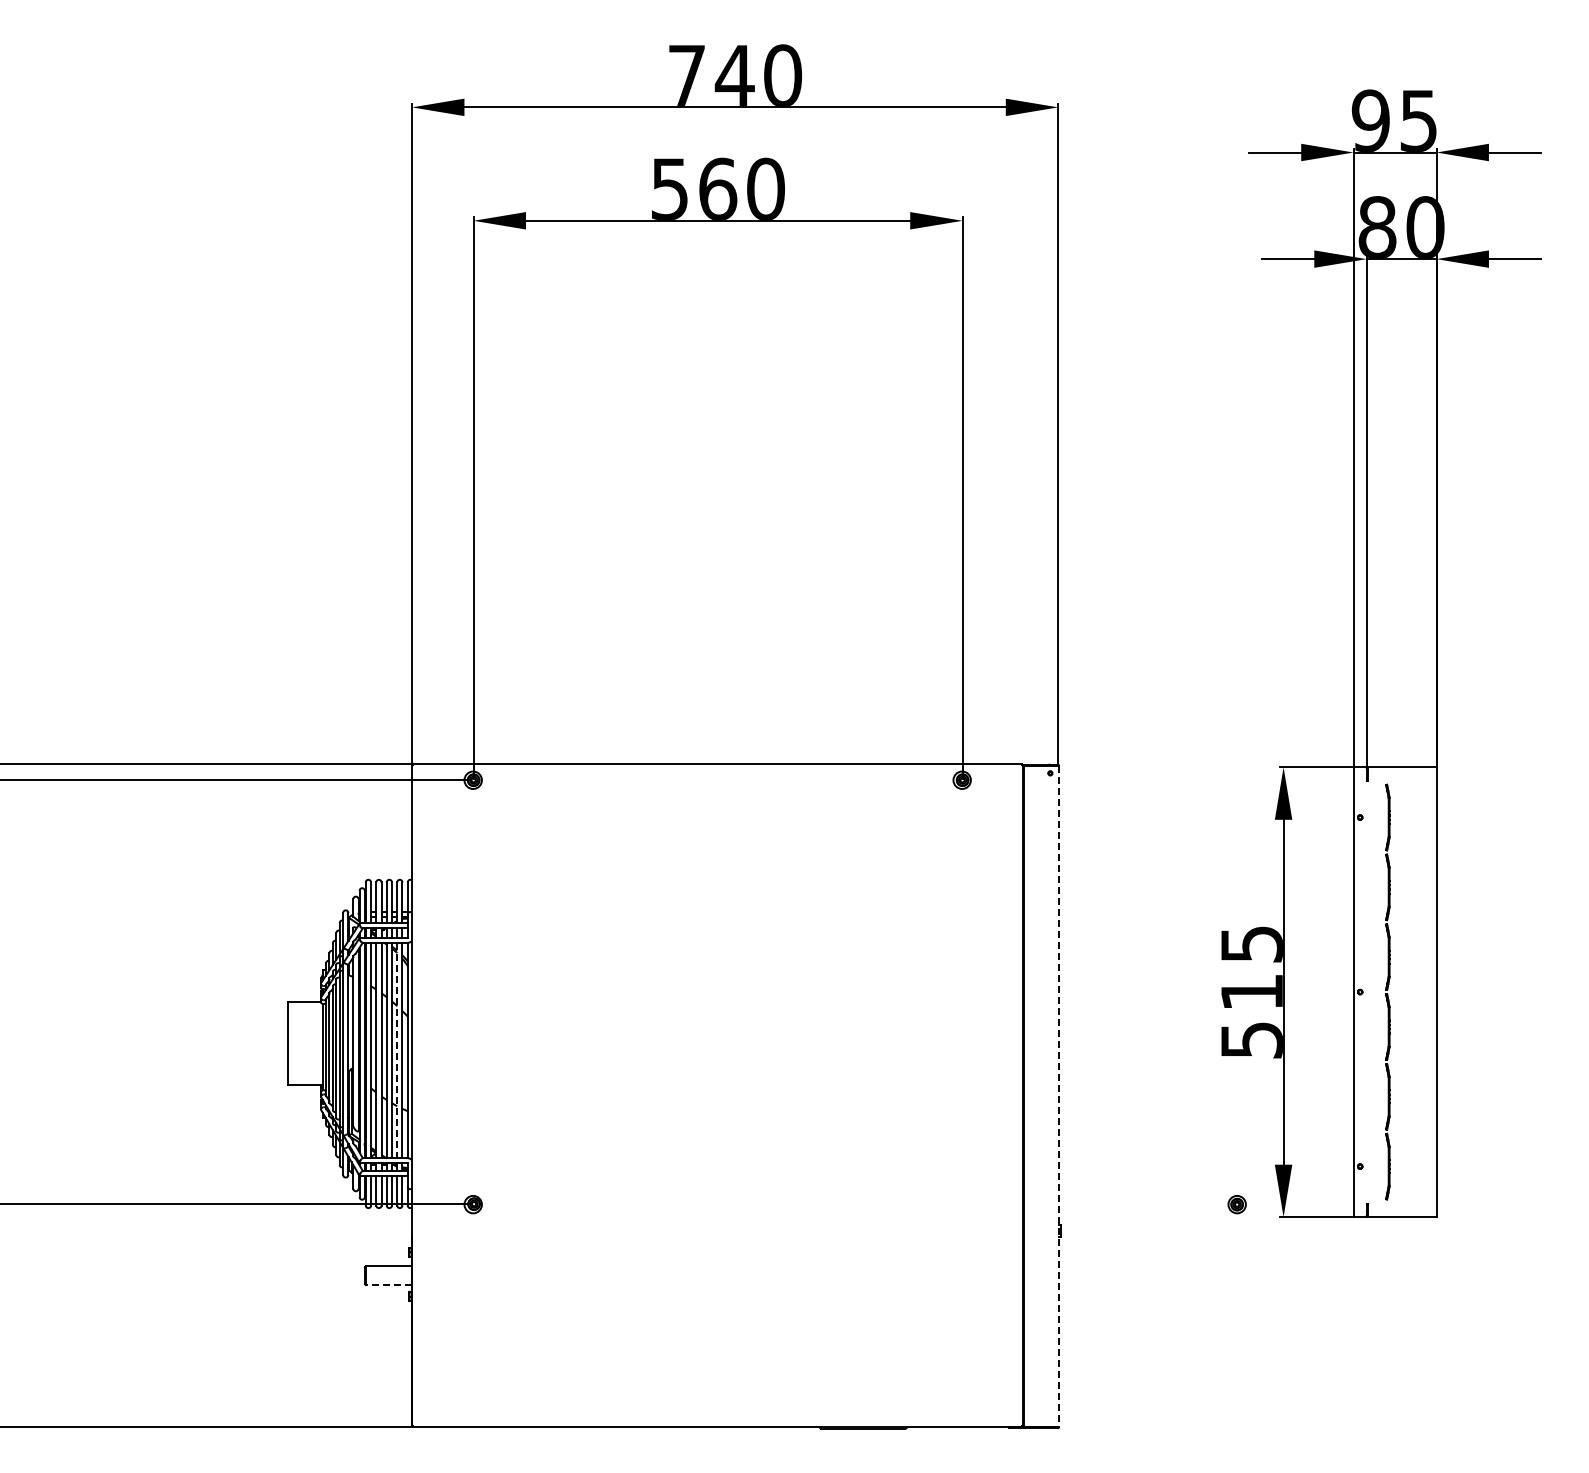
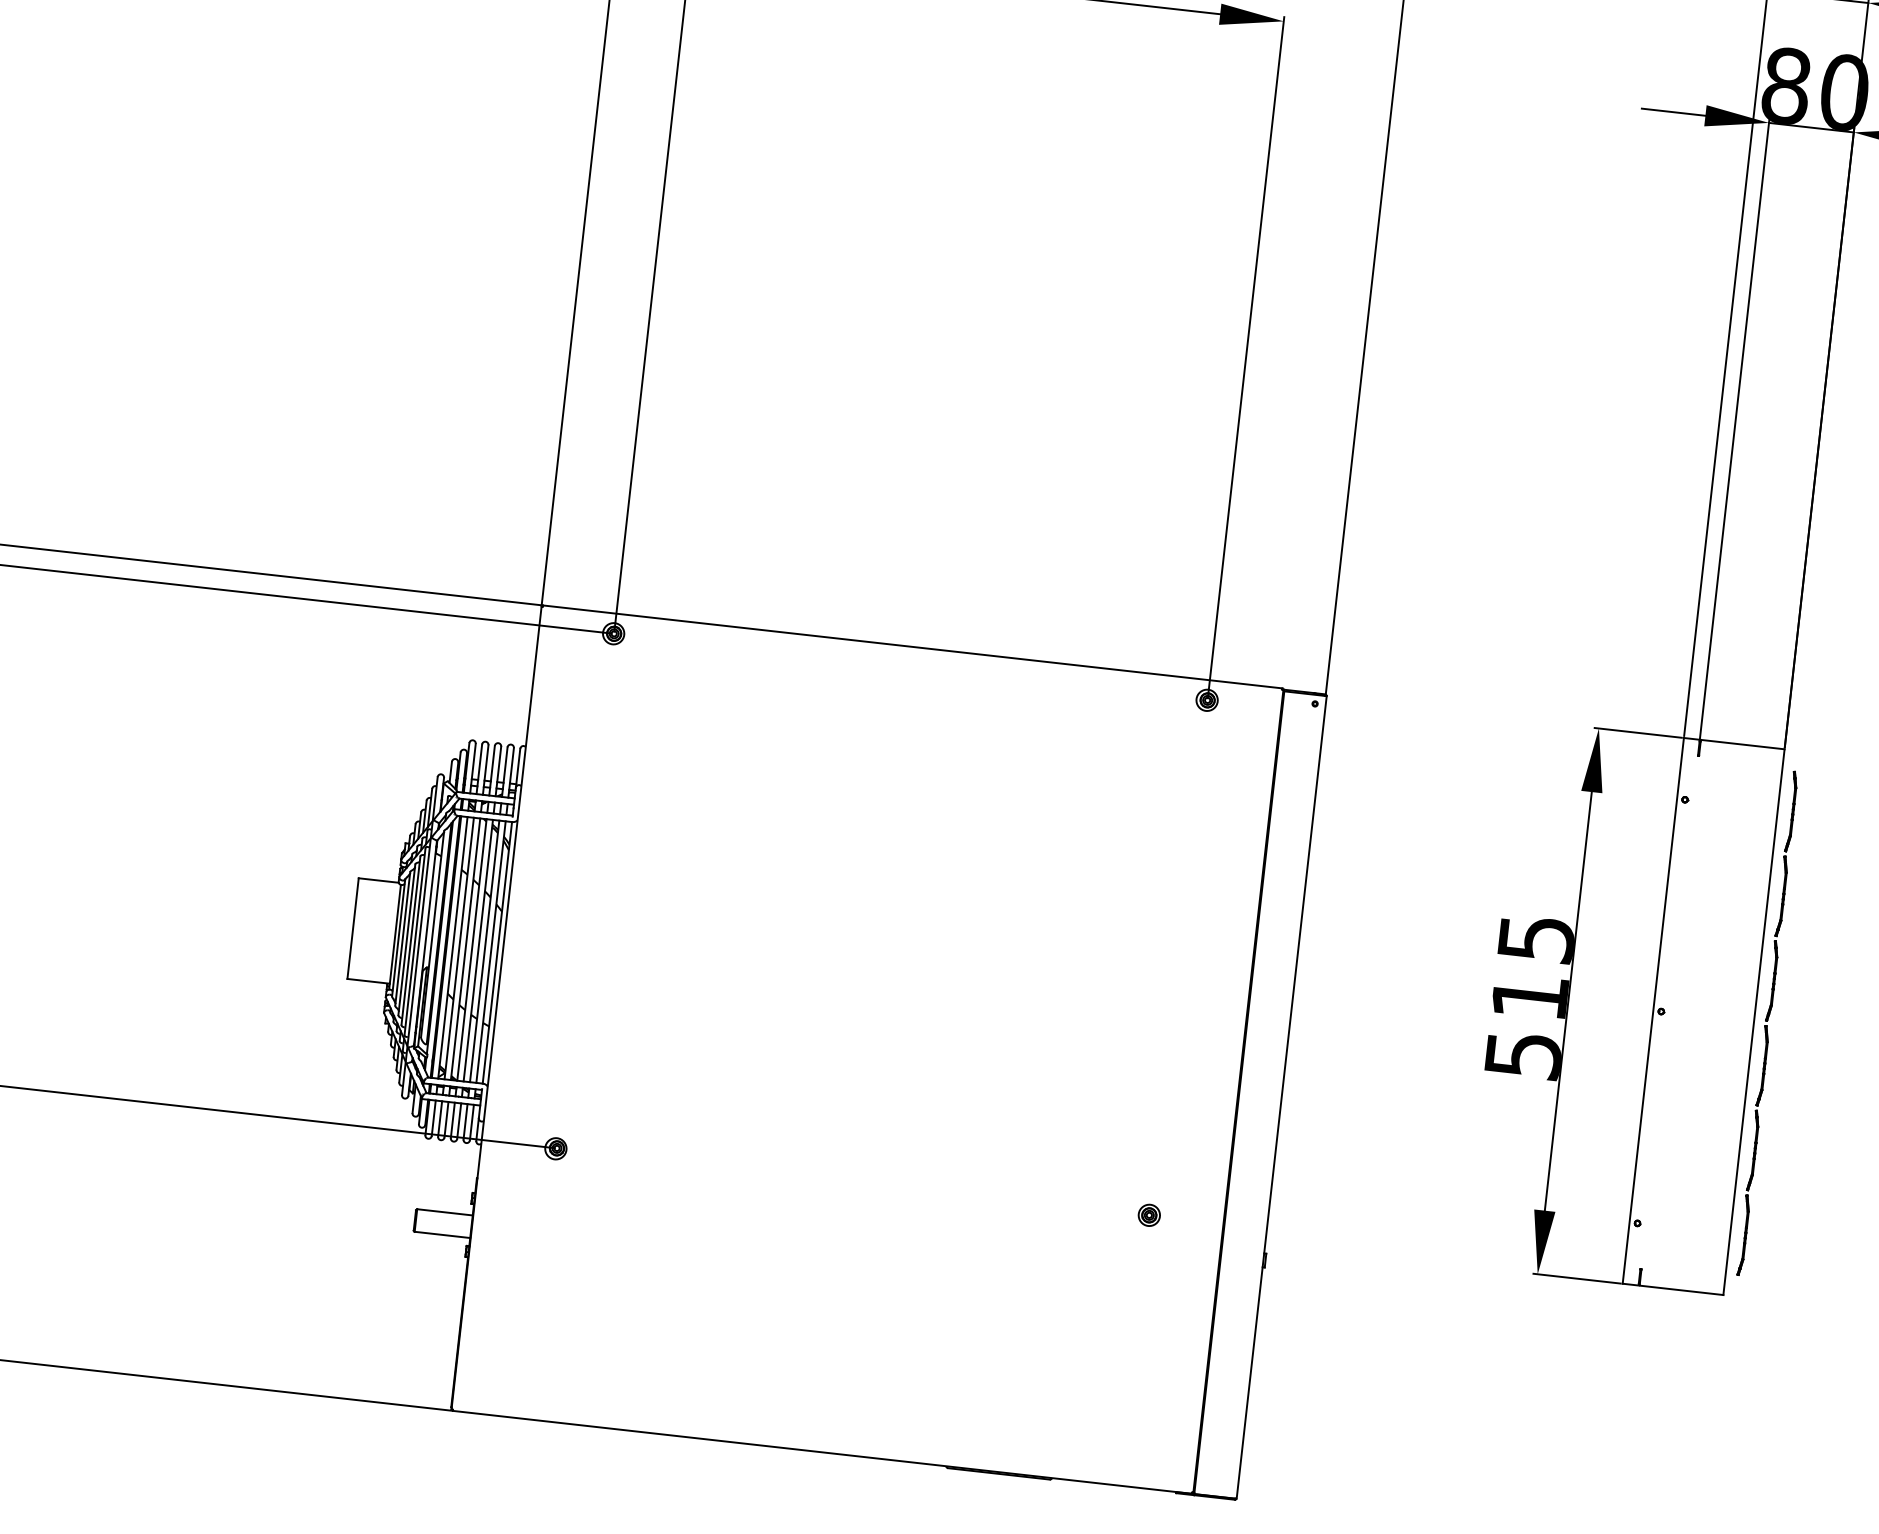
part: (1387, 991) -> (1767, 1022), moved
line: (397, 1050) -> (484, 951), dashed -> solid
line: (1059, 1096) -> (1282, 1097), dashed -> solid
part: (1236, 1204) -> (1148, 1215), moved
line: (388, 1285) -> (442, 1235), dashed -> solid

